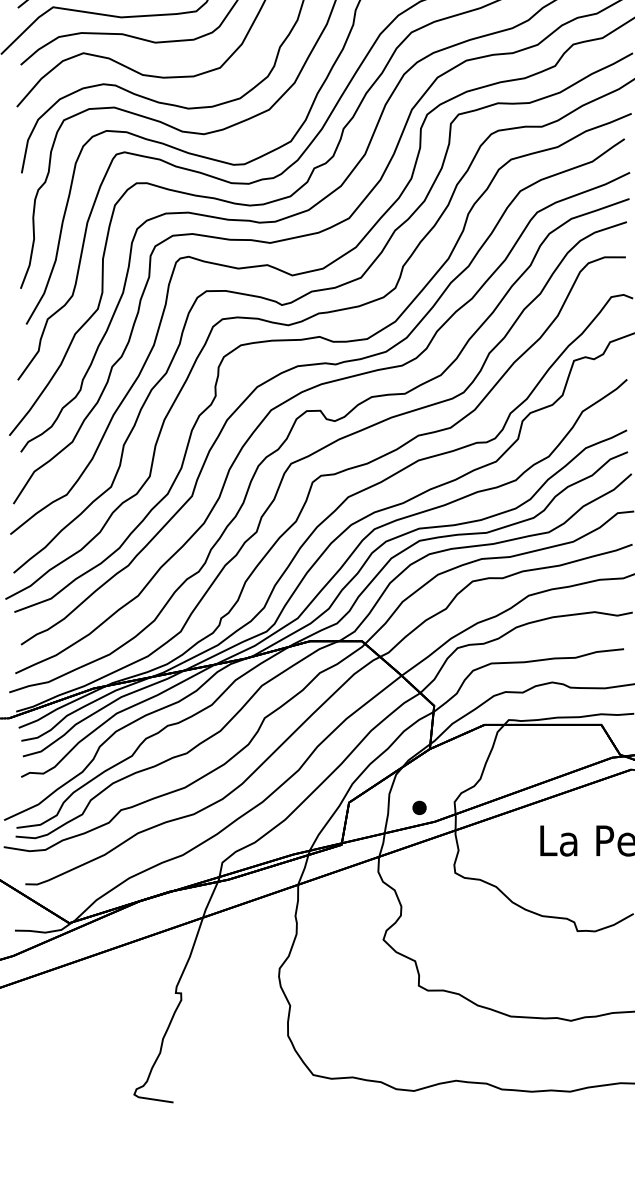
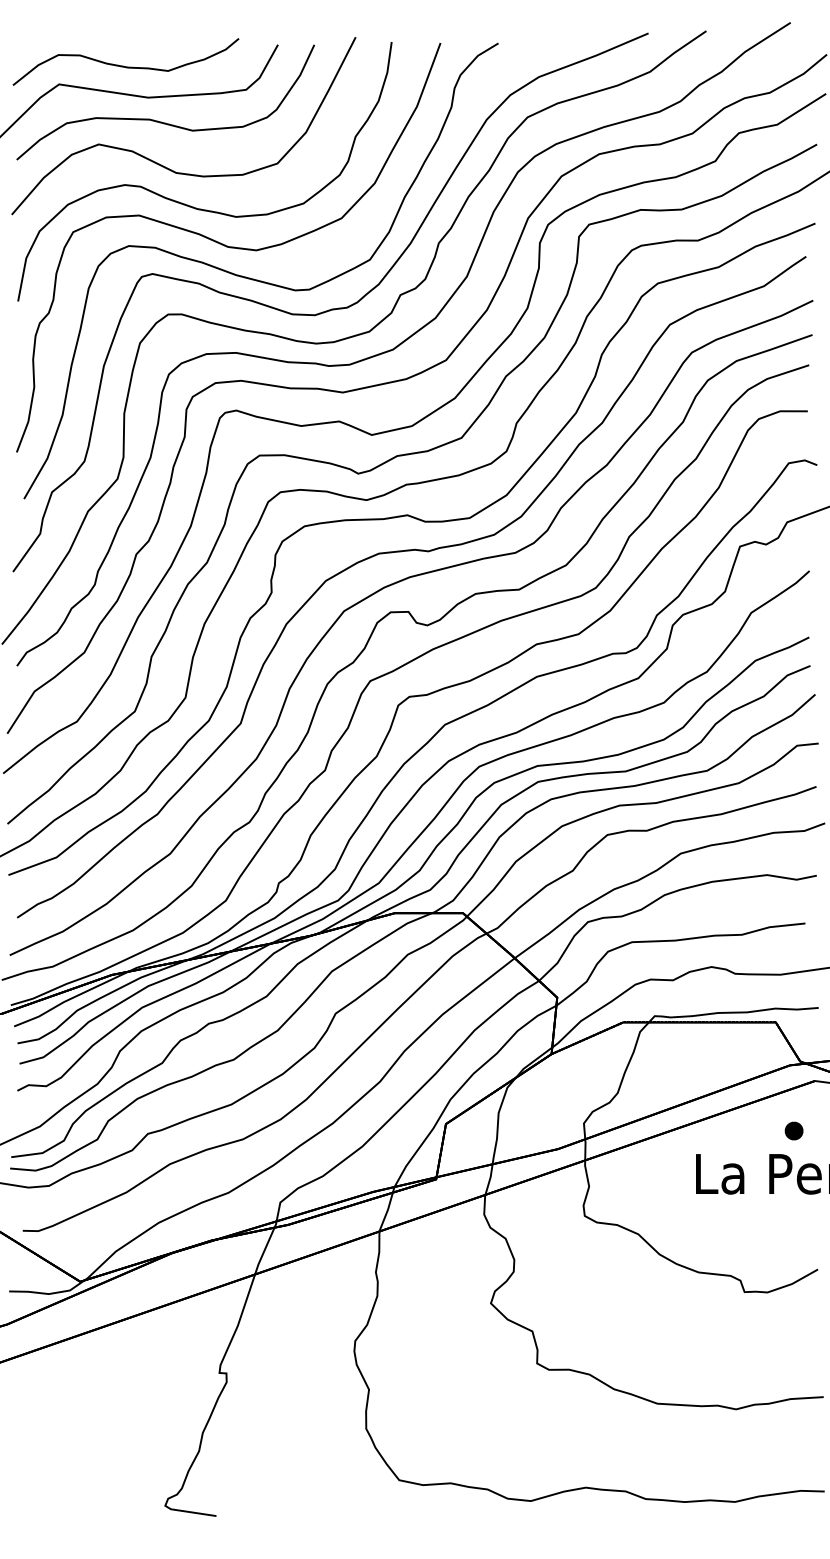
part: (419, 807) -> (793, 1130), moved

